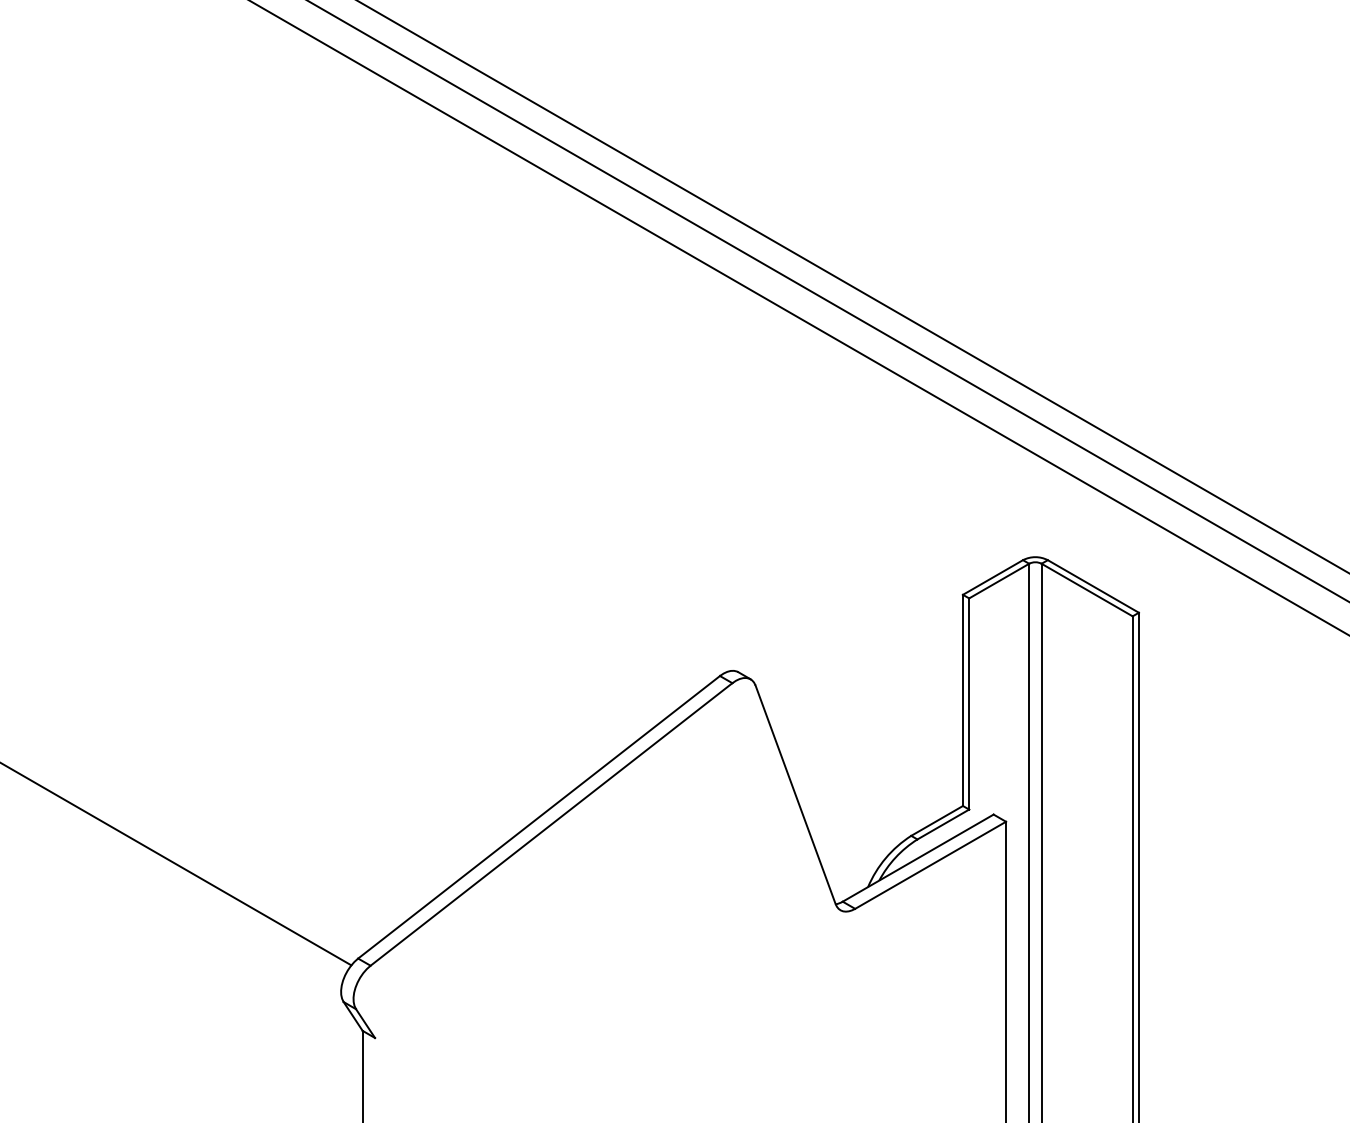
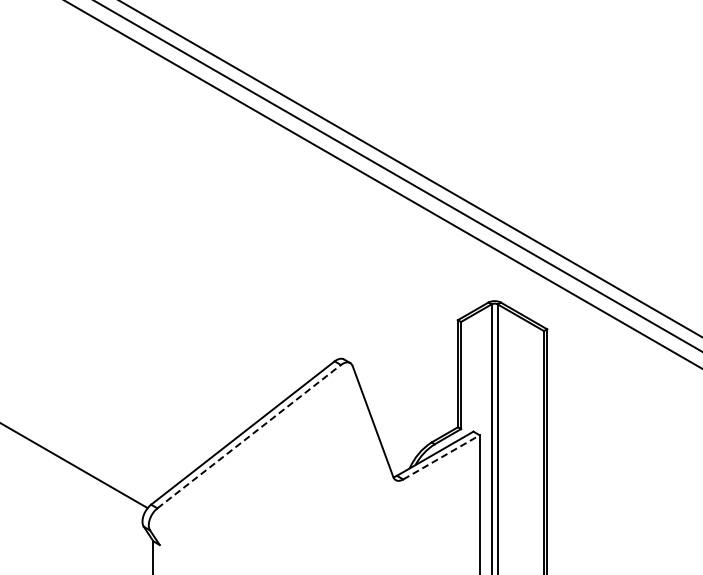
line: (552, 824) -> (249, 436), solid -> dashed
line: (930, 865) -> (441, 457), solid -> dashed

